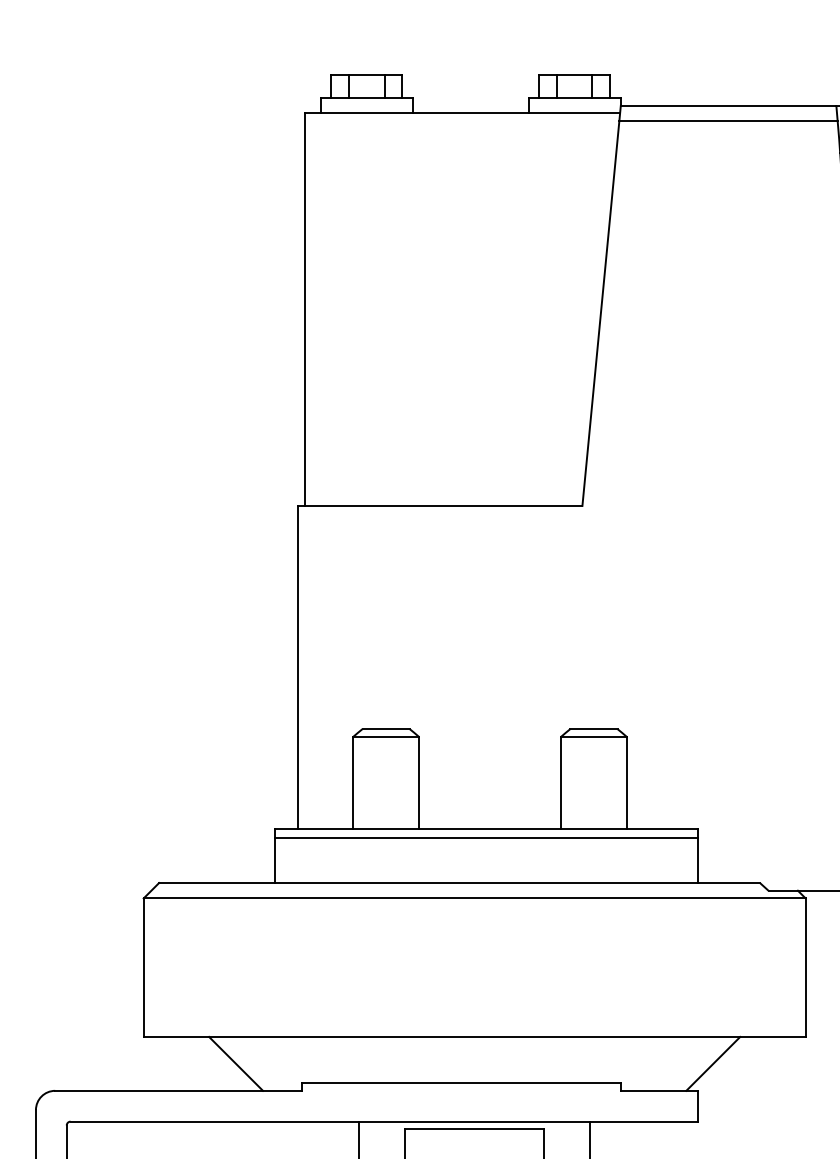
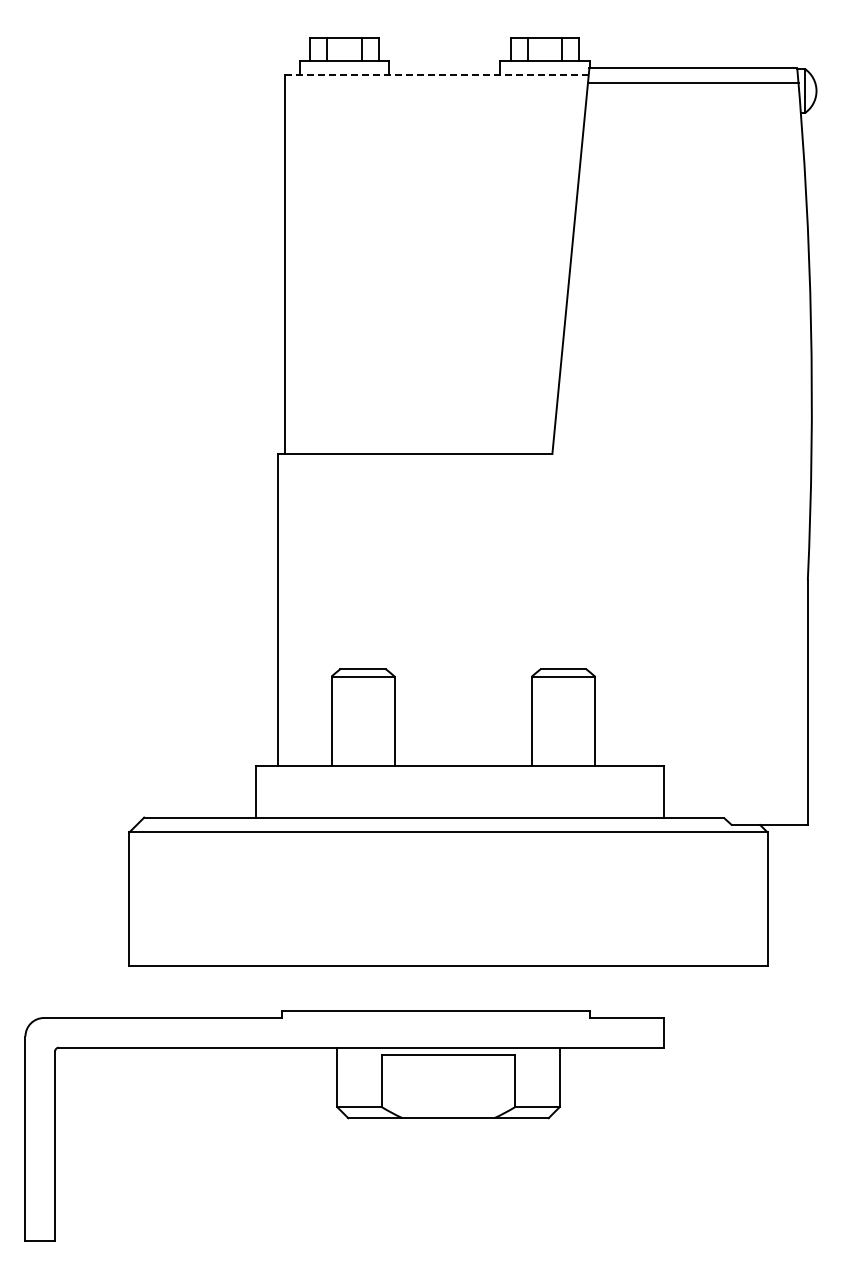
line: (462, 113) -> (436, 75), solid -> dashed
line: (486, 838) -> (459, 774), removed
line: (236, 1064) -> (218, 992), removed
line: (713, 1064) -> (678, 992), removed

